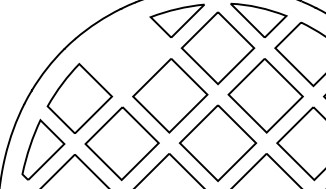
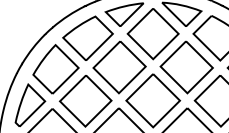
part: (124, 53) -> (87, 37), added

